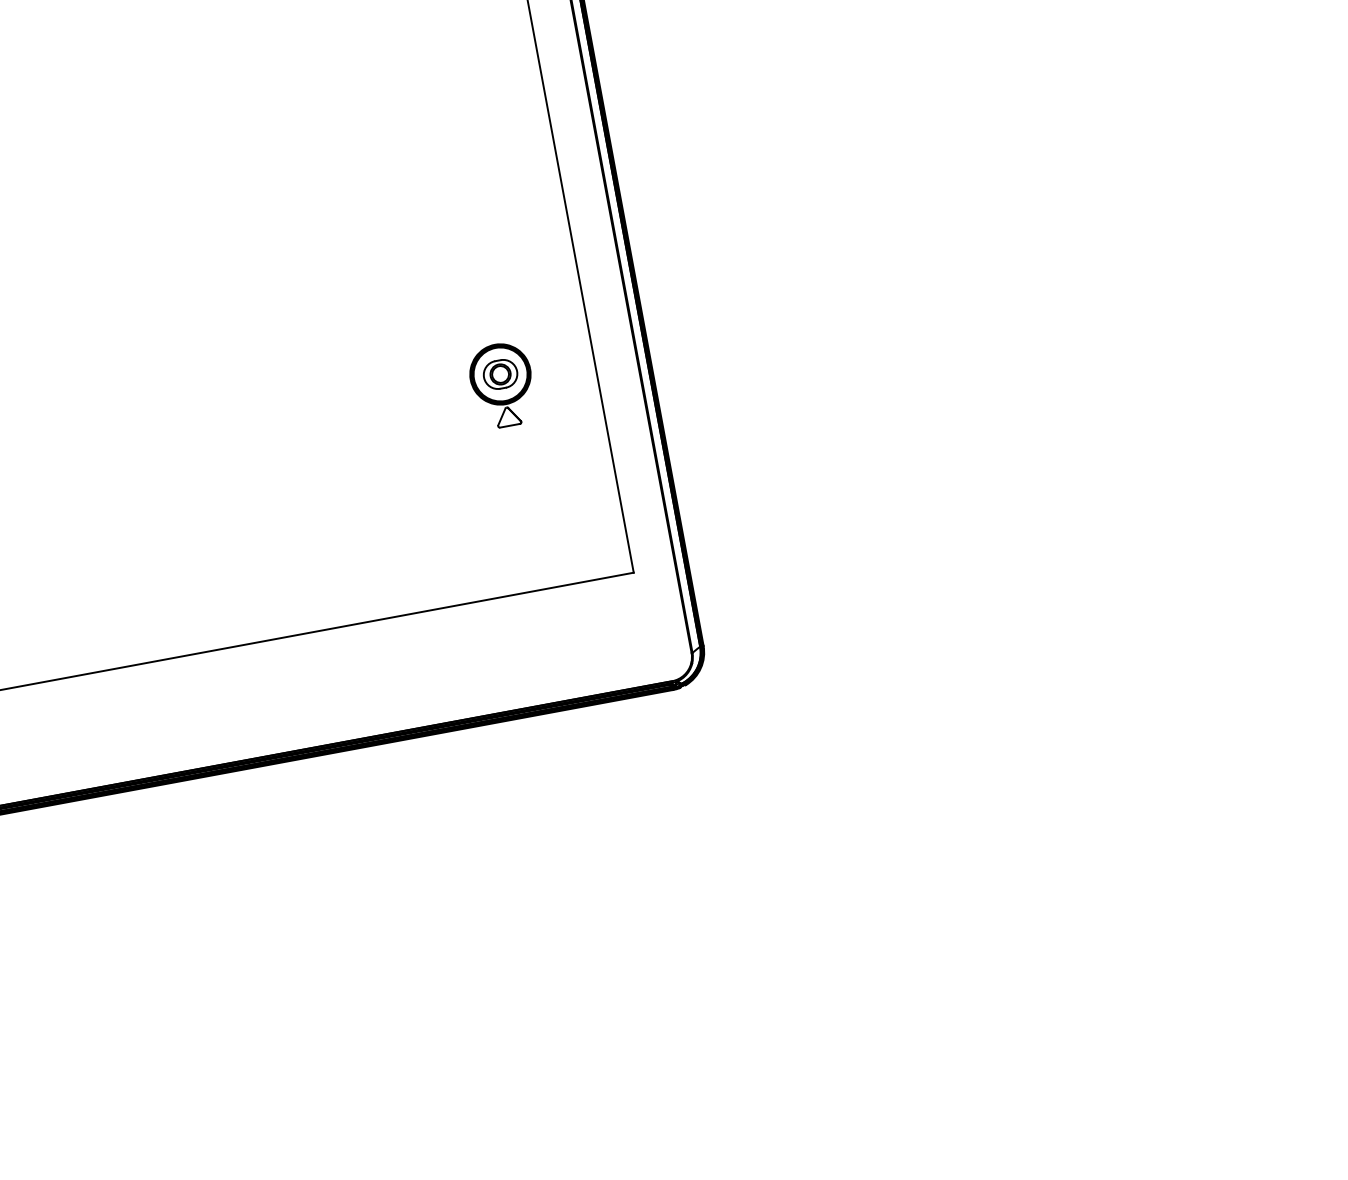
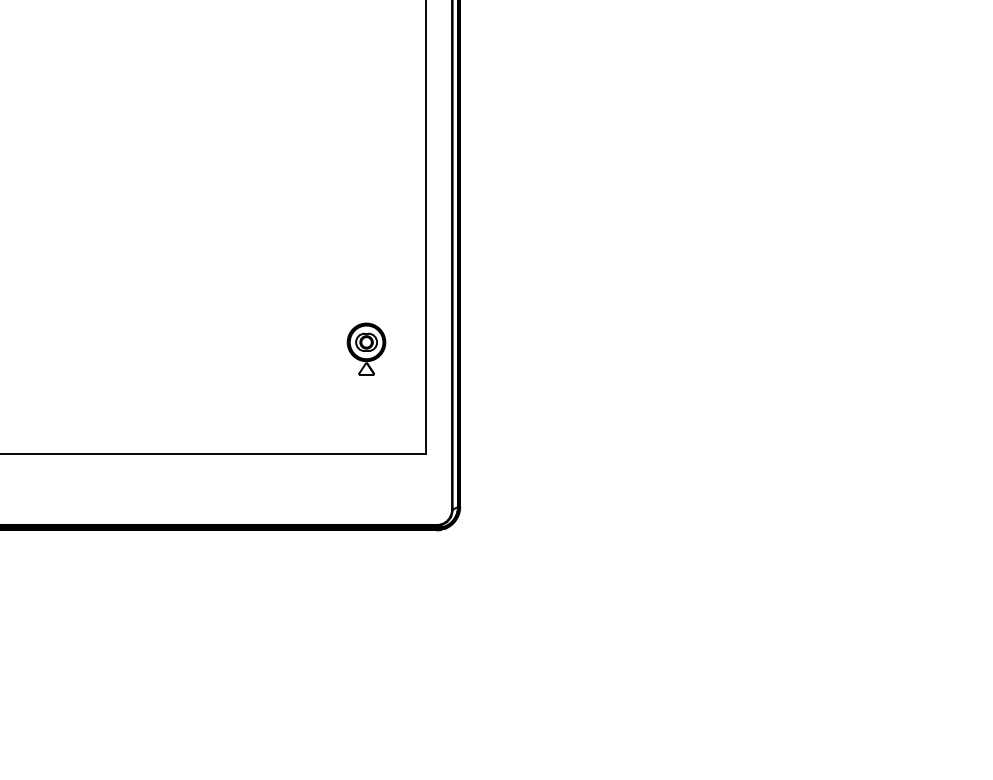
part: (502, 384) -> (366, 348), moved

